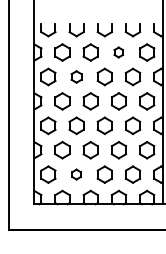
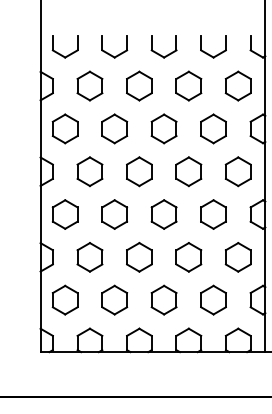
part: (118, 52) -> (188, 86), size x1.67
part: (76, 76) -> (114, 128), size x1.43
part: (76, 174) -> (114, 299), size x1.67

